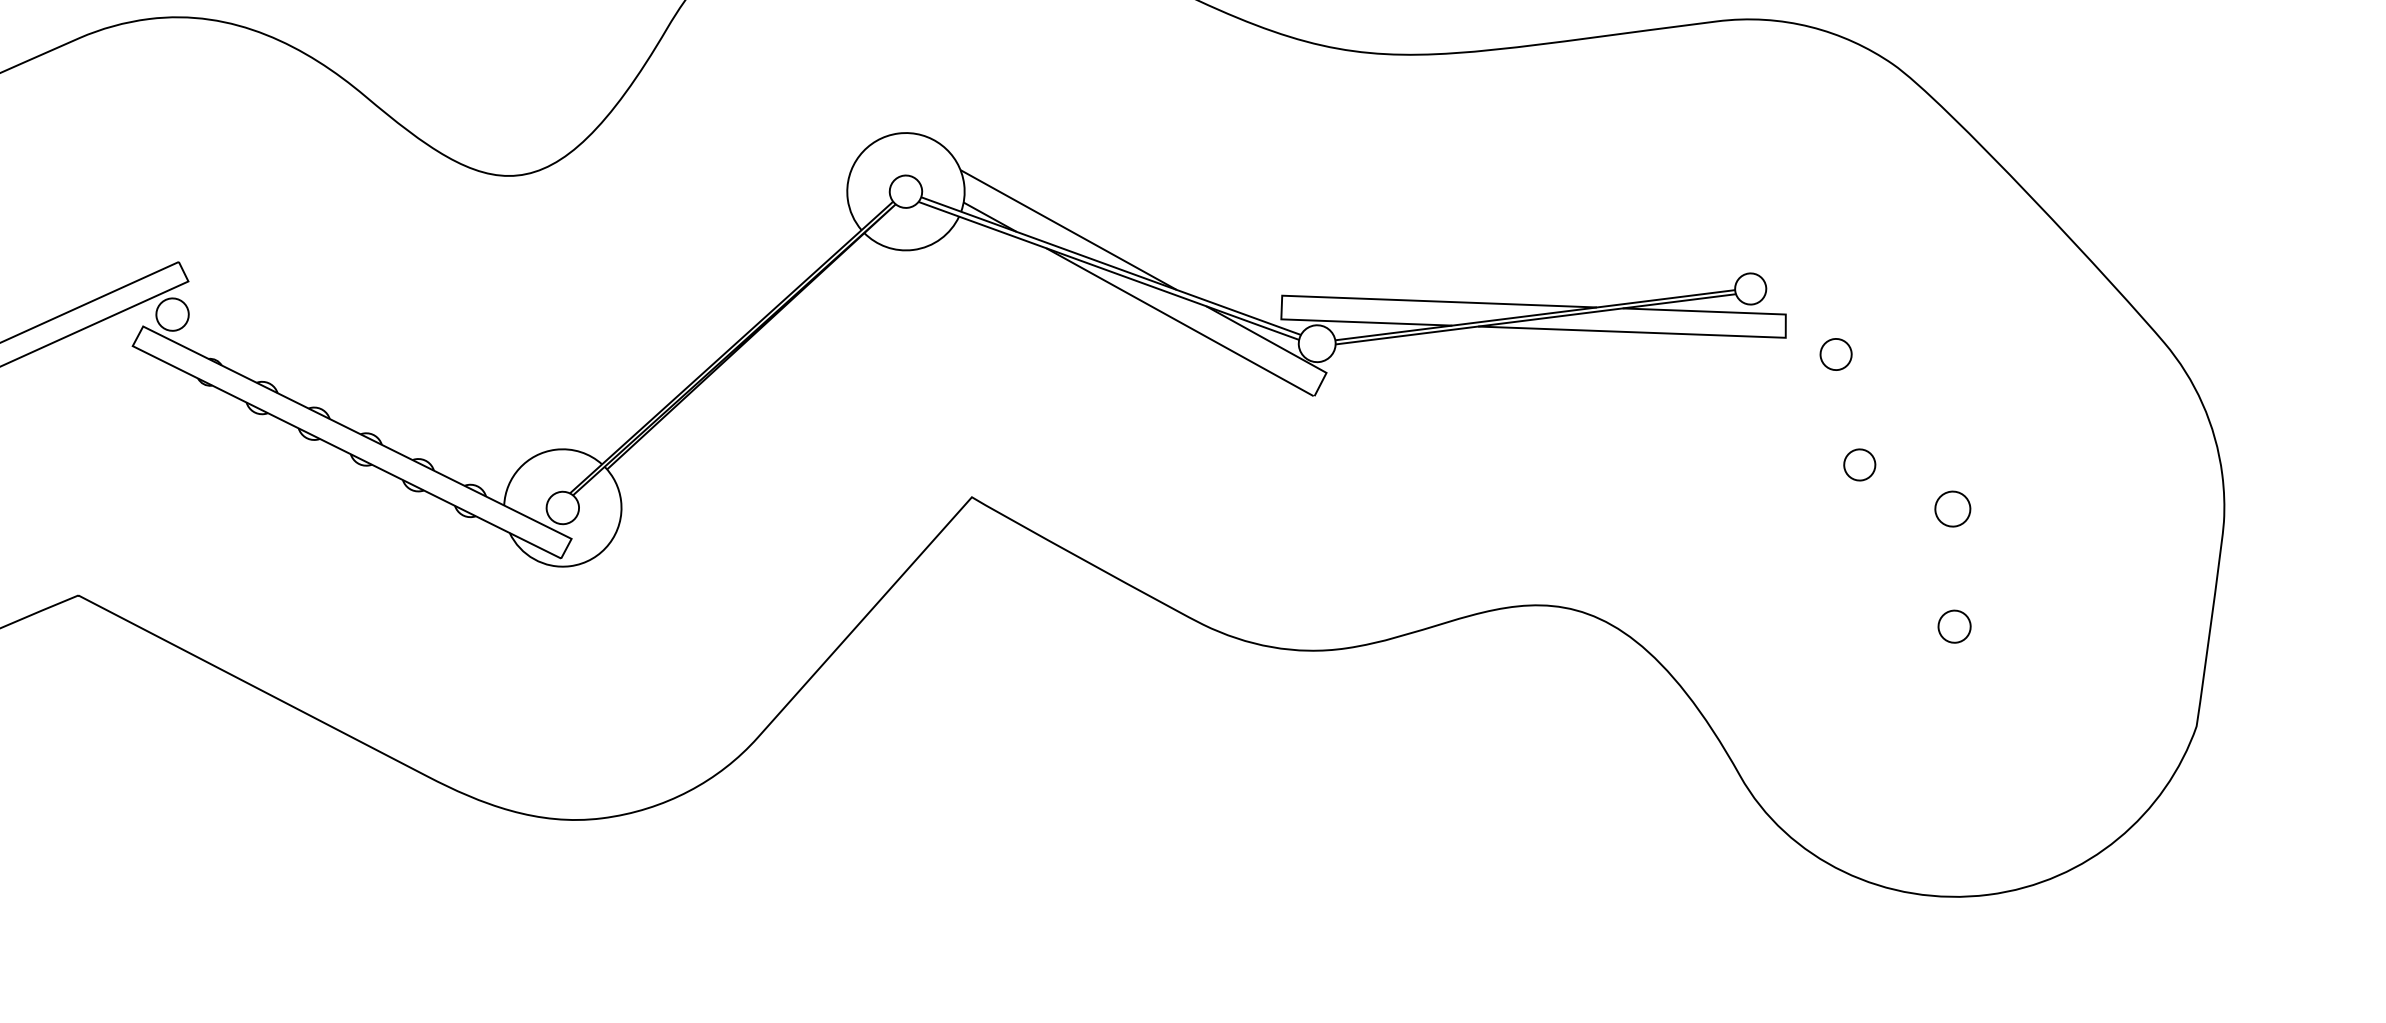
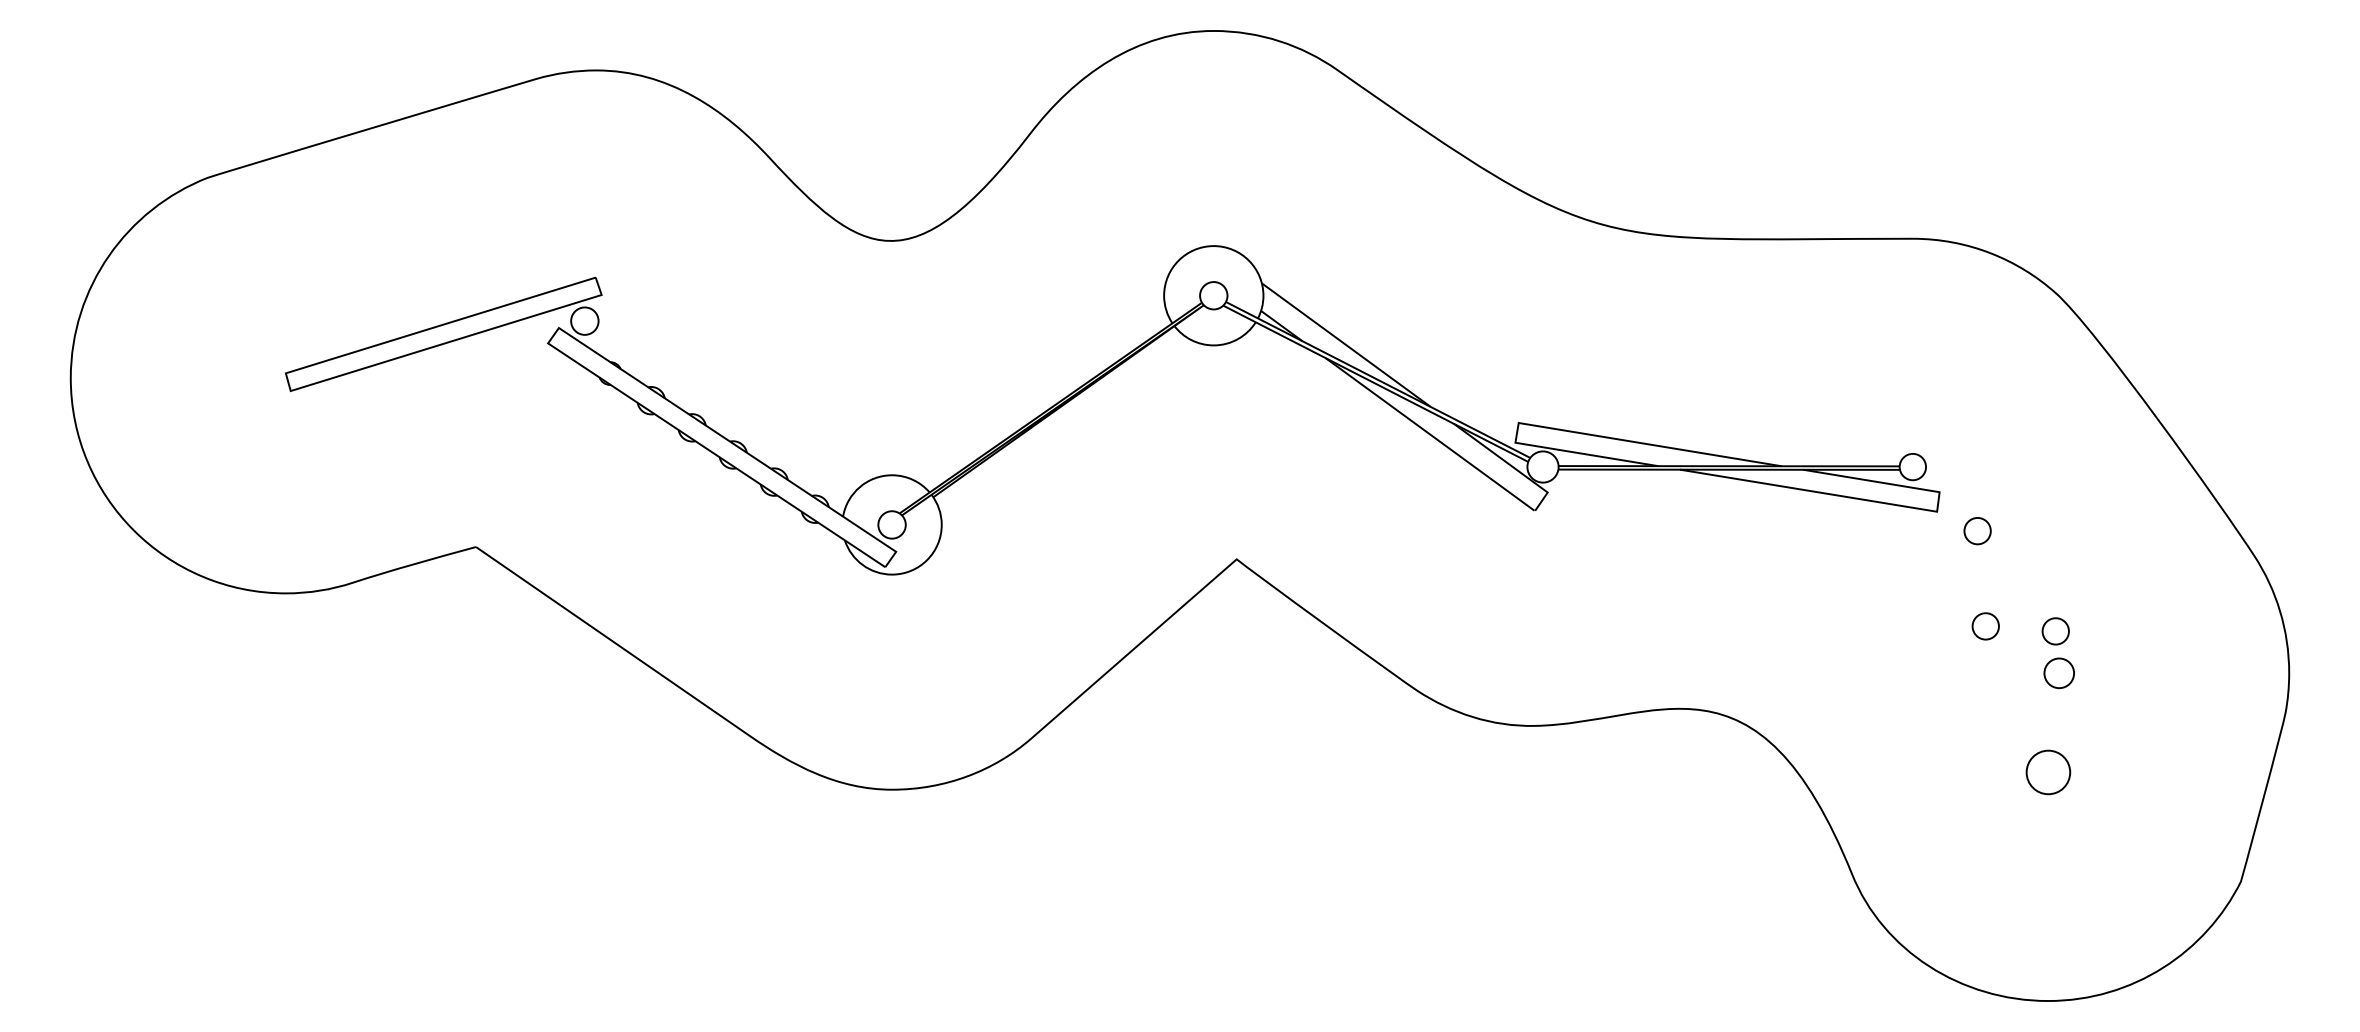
part: (1942, 460) -> (2055, 631), added
part: (1953, 625) -> (2047, 771), size x1.6

